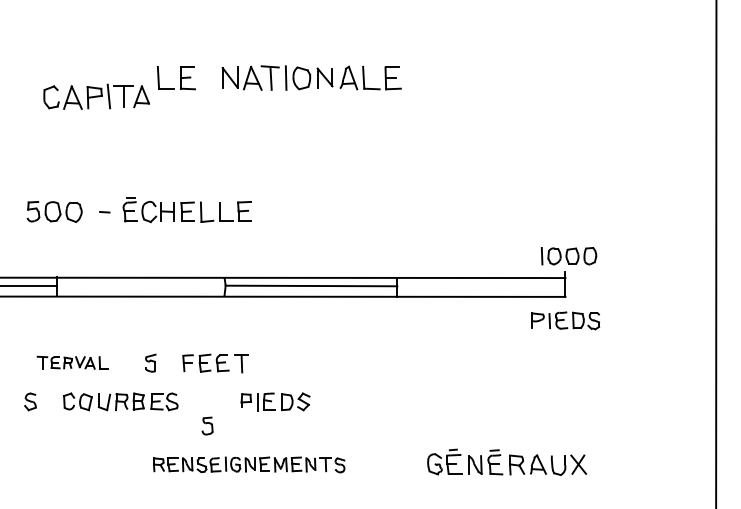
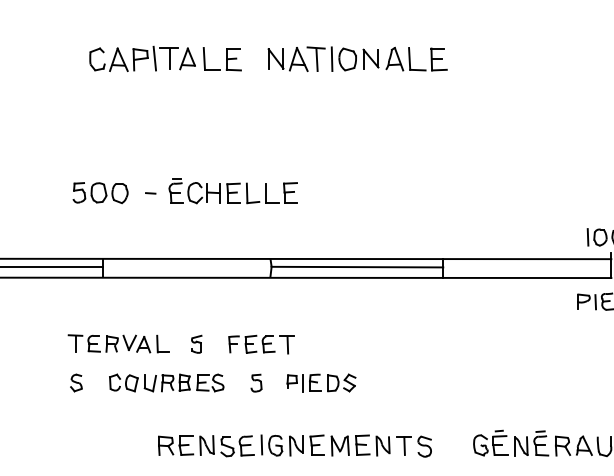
part: (96, 96) -> (142, 58), moved
part: (72, 362) -> (118, 343), size x1.43
part: (207, 425) -> (256, 382), moved
part: (249, 464) -> (295, 445), size x1.43

